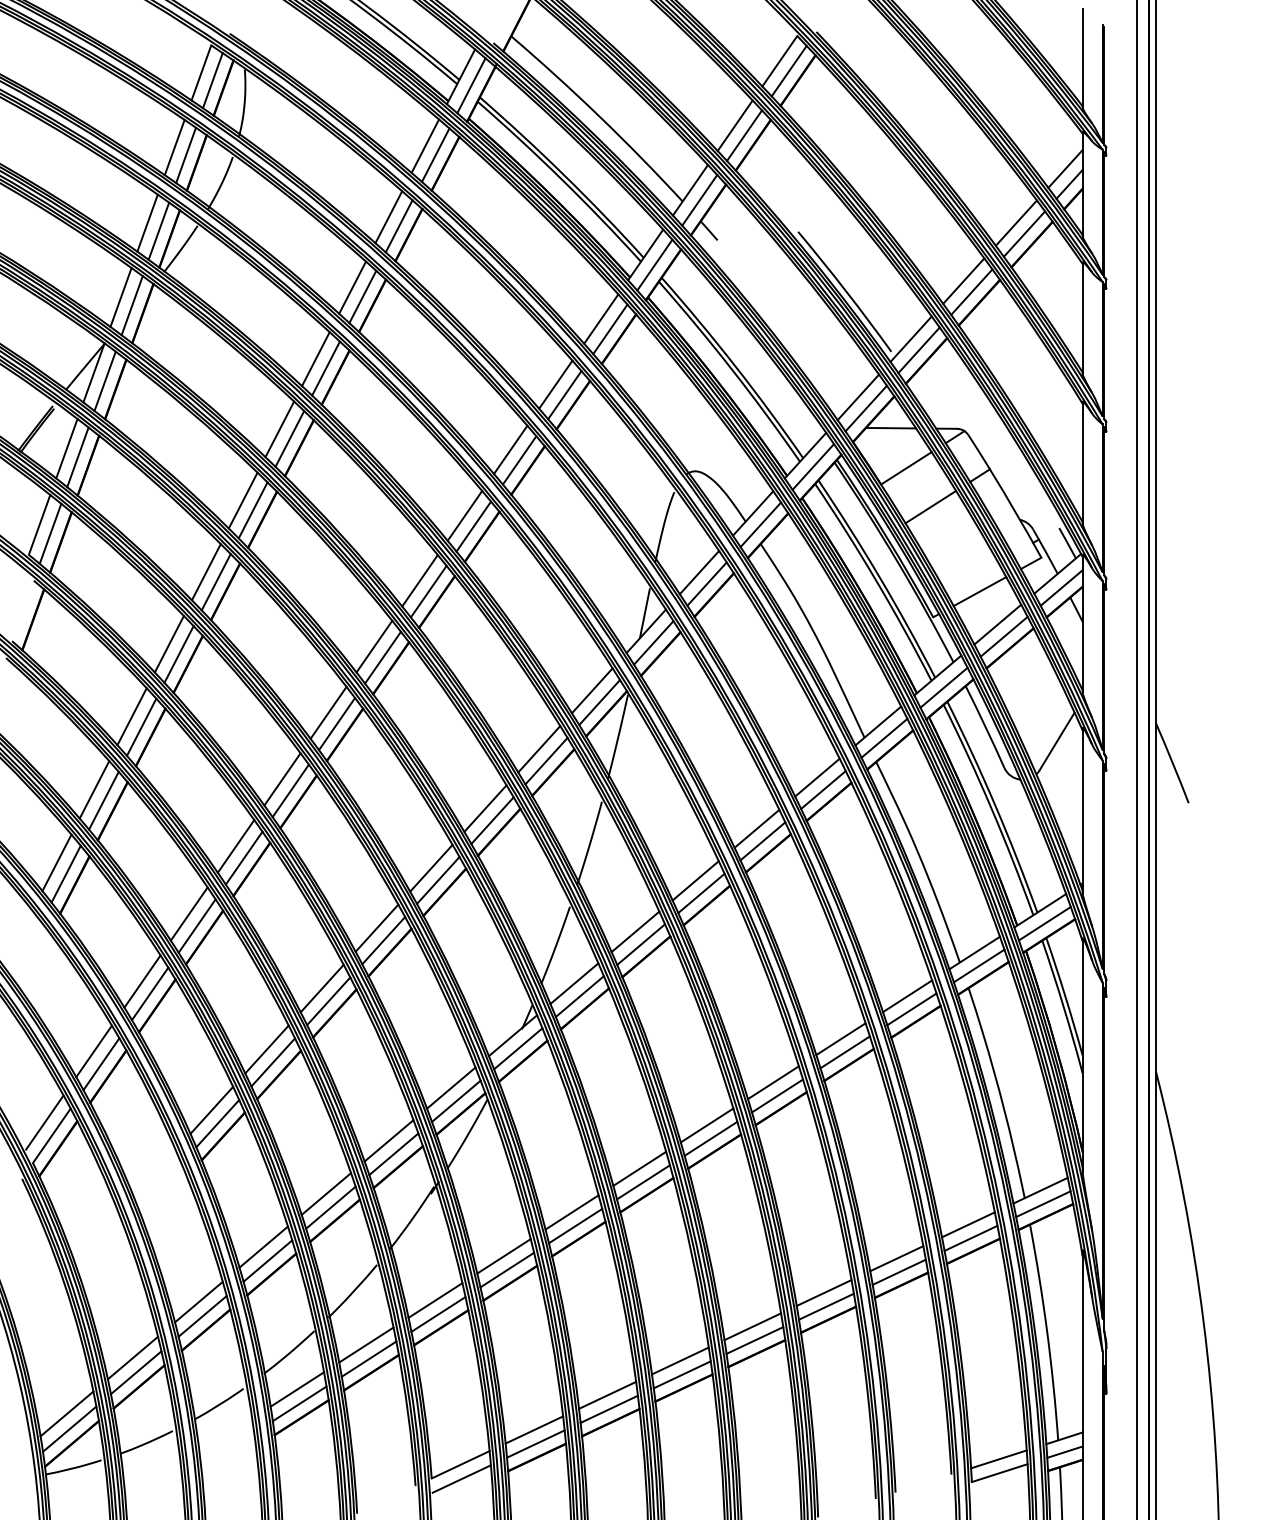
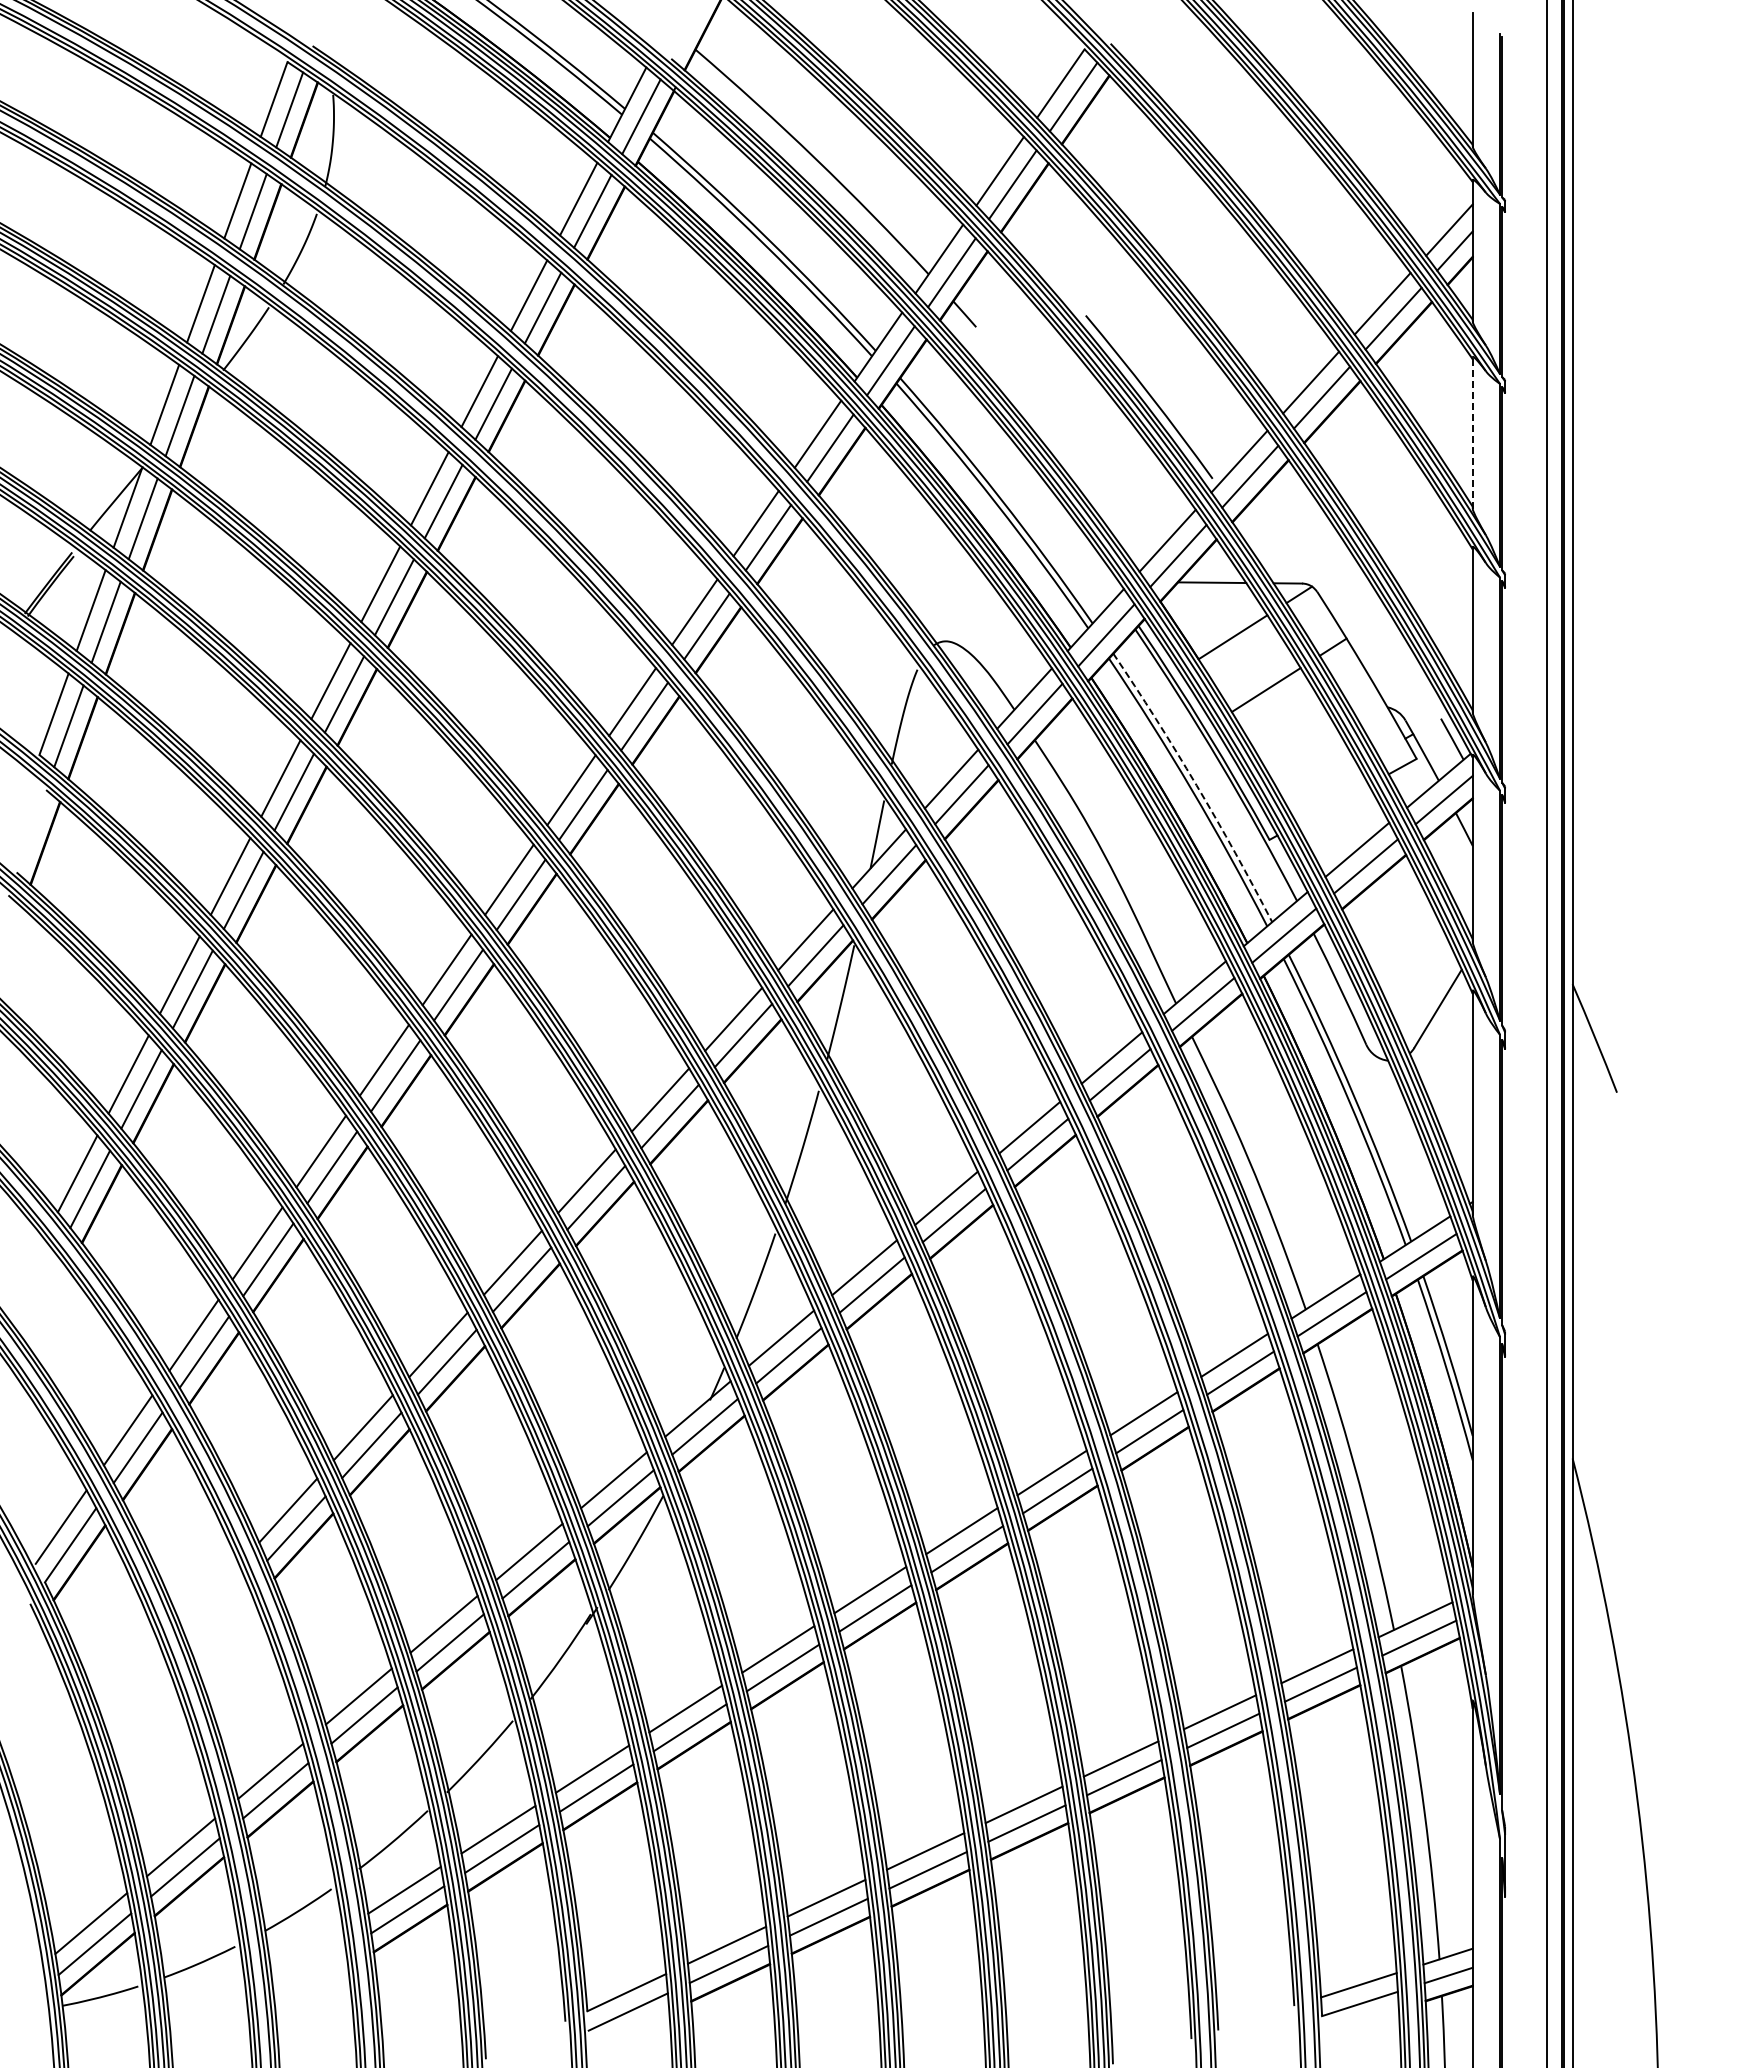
line: (1082, 318) -> (1472, 433), solid -> dashed
arc: (879, 577) -> (1196, 785), solid -> dashed
line: (979, 591) -> (1332, 804), removed

